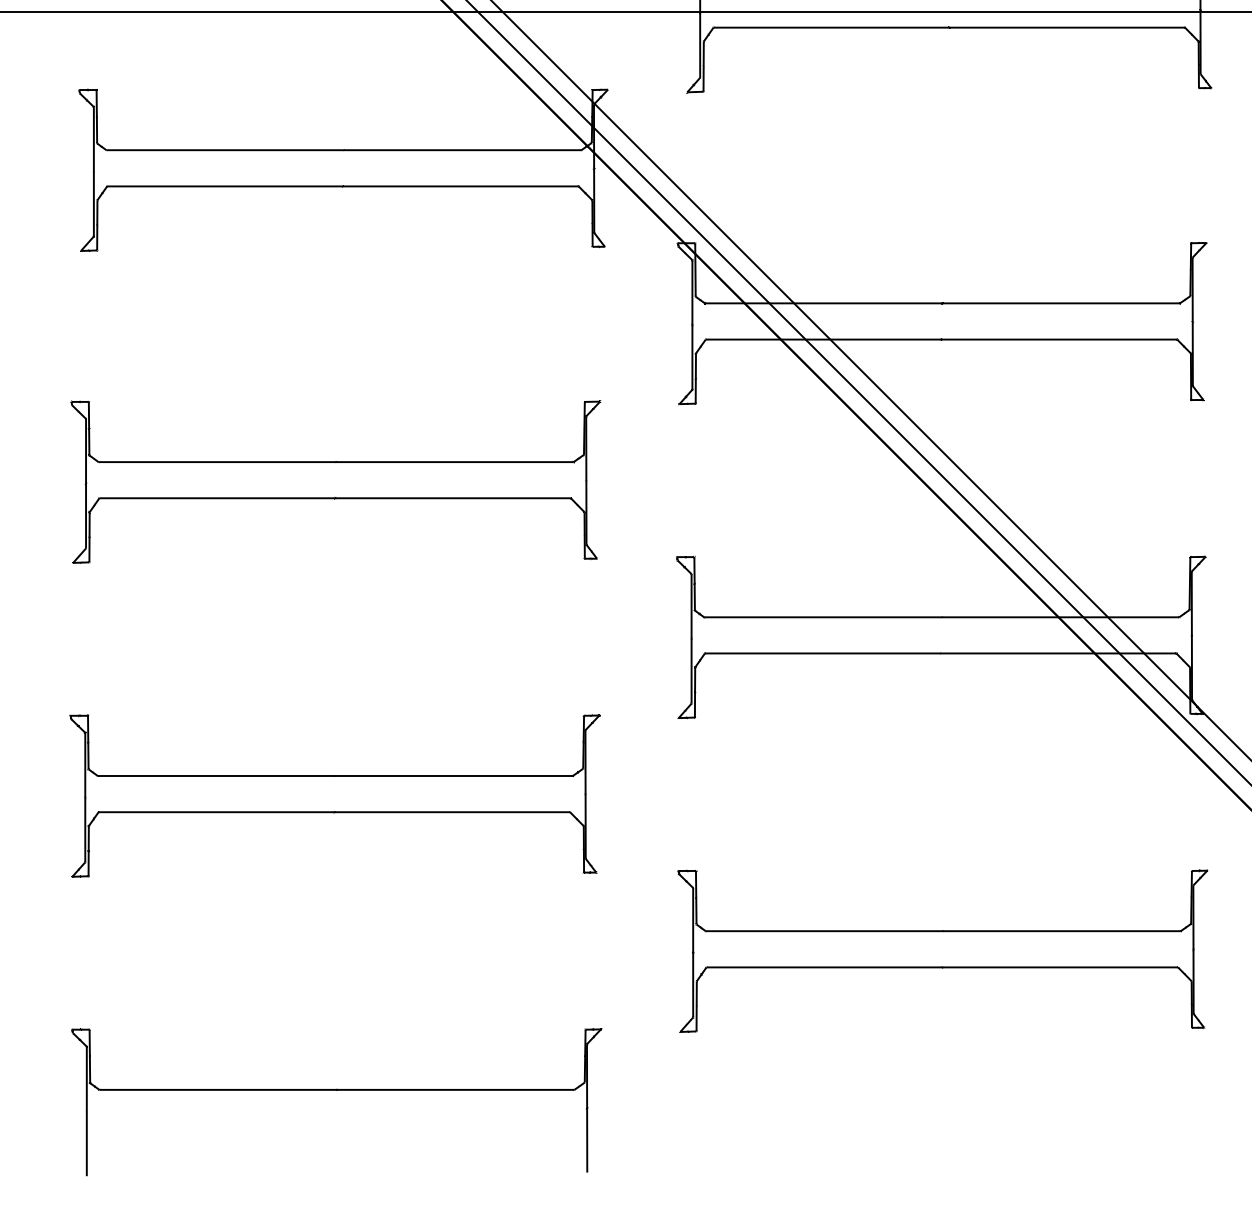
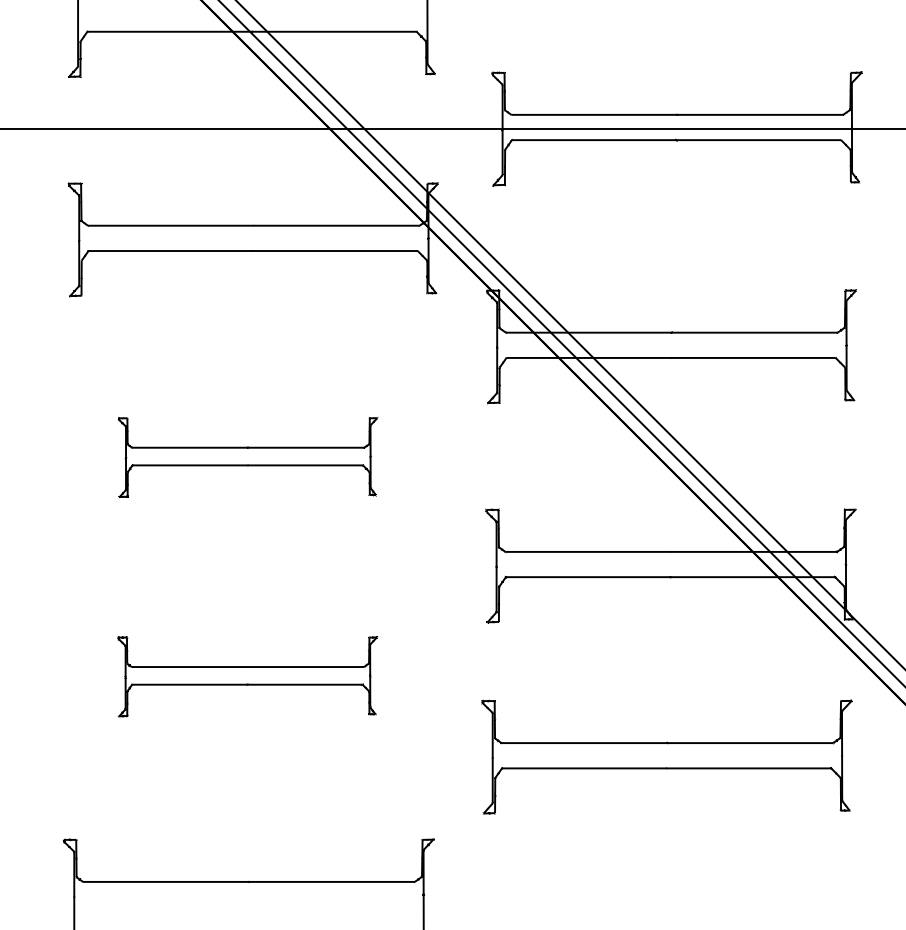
part: (334, 482) -> (247, 457), size x0.7
part: (334, 795) -> (247, 676), size x0.7
part: (942, 950) -> (666, 756), moved

